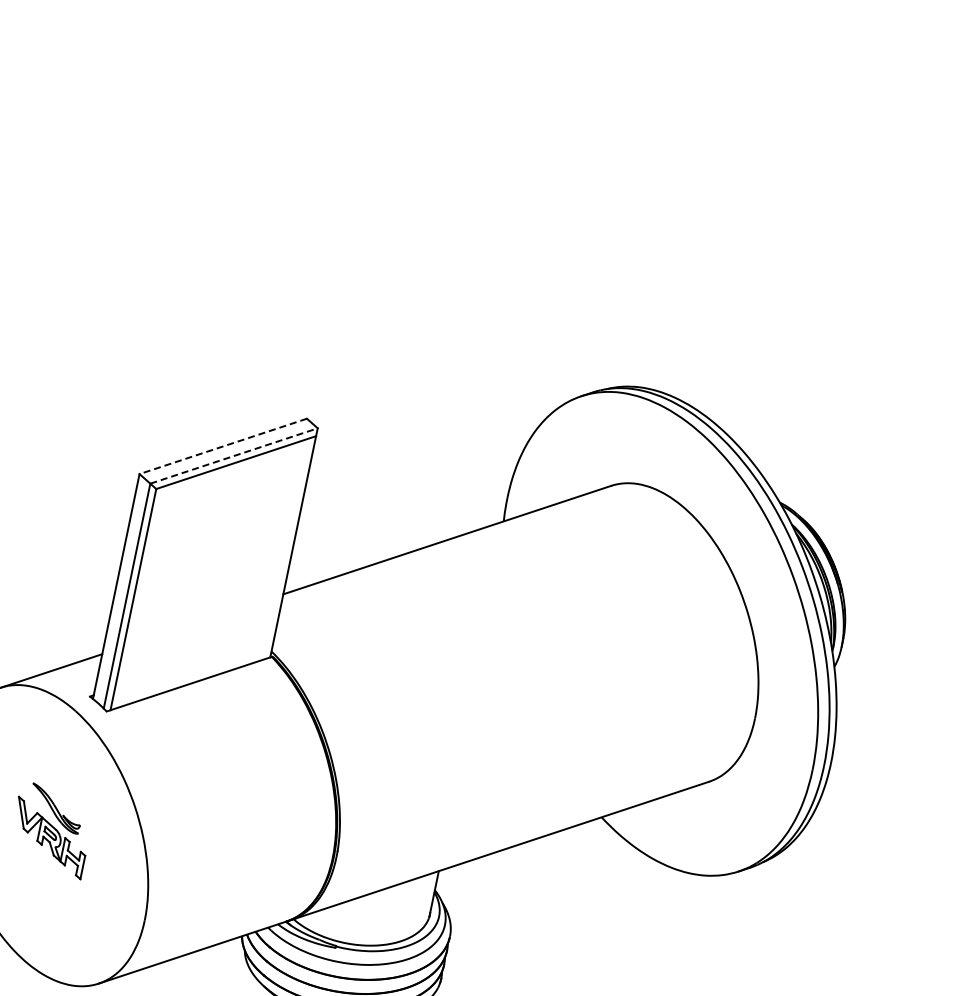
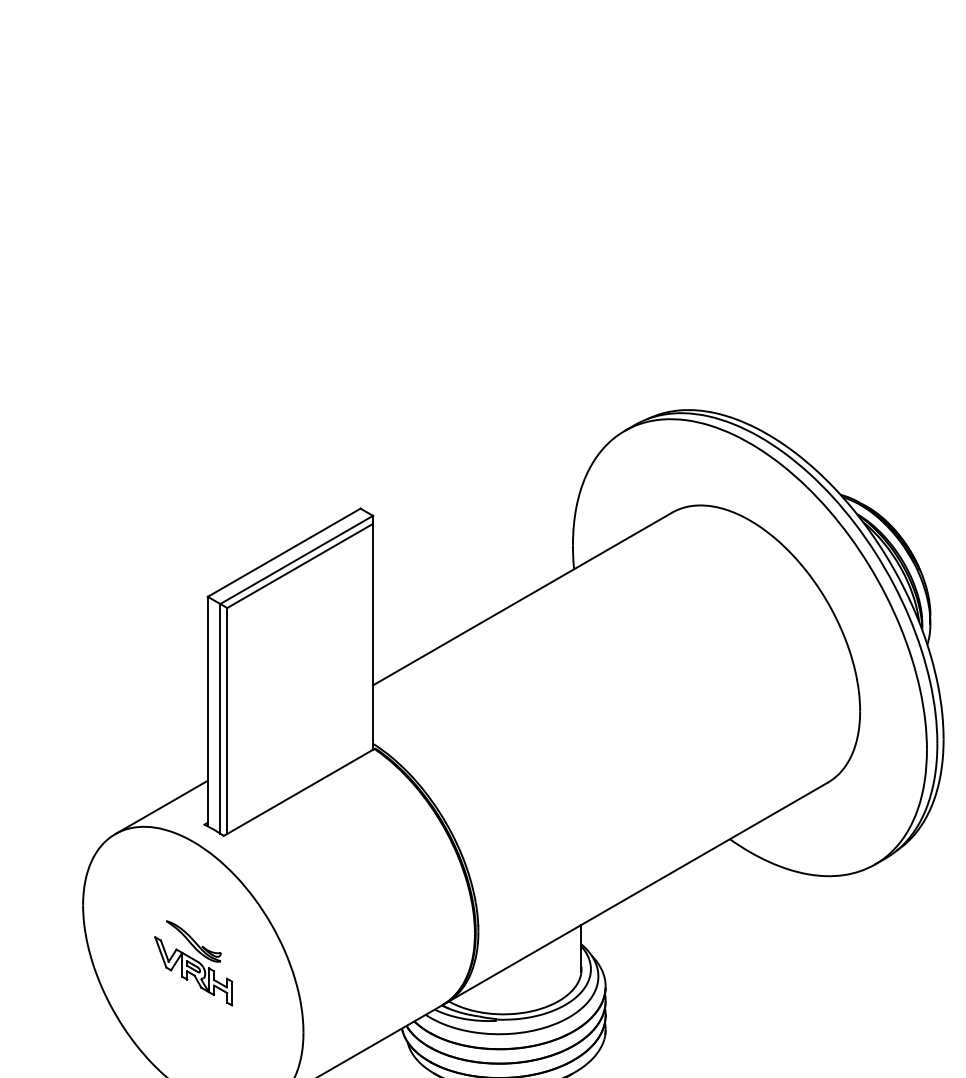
line: (222, 446) -> (283, 552), dashed -> solid
line: (234, 455) -> (297, 559), dashed -> solid

